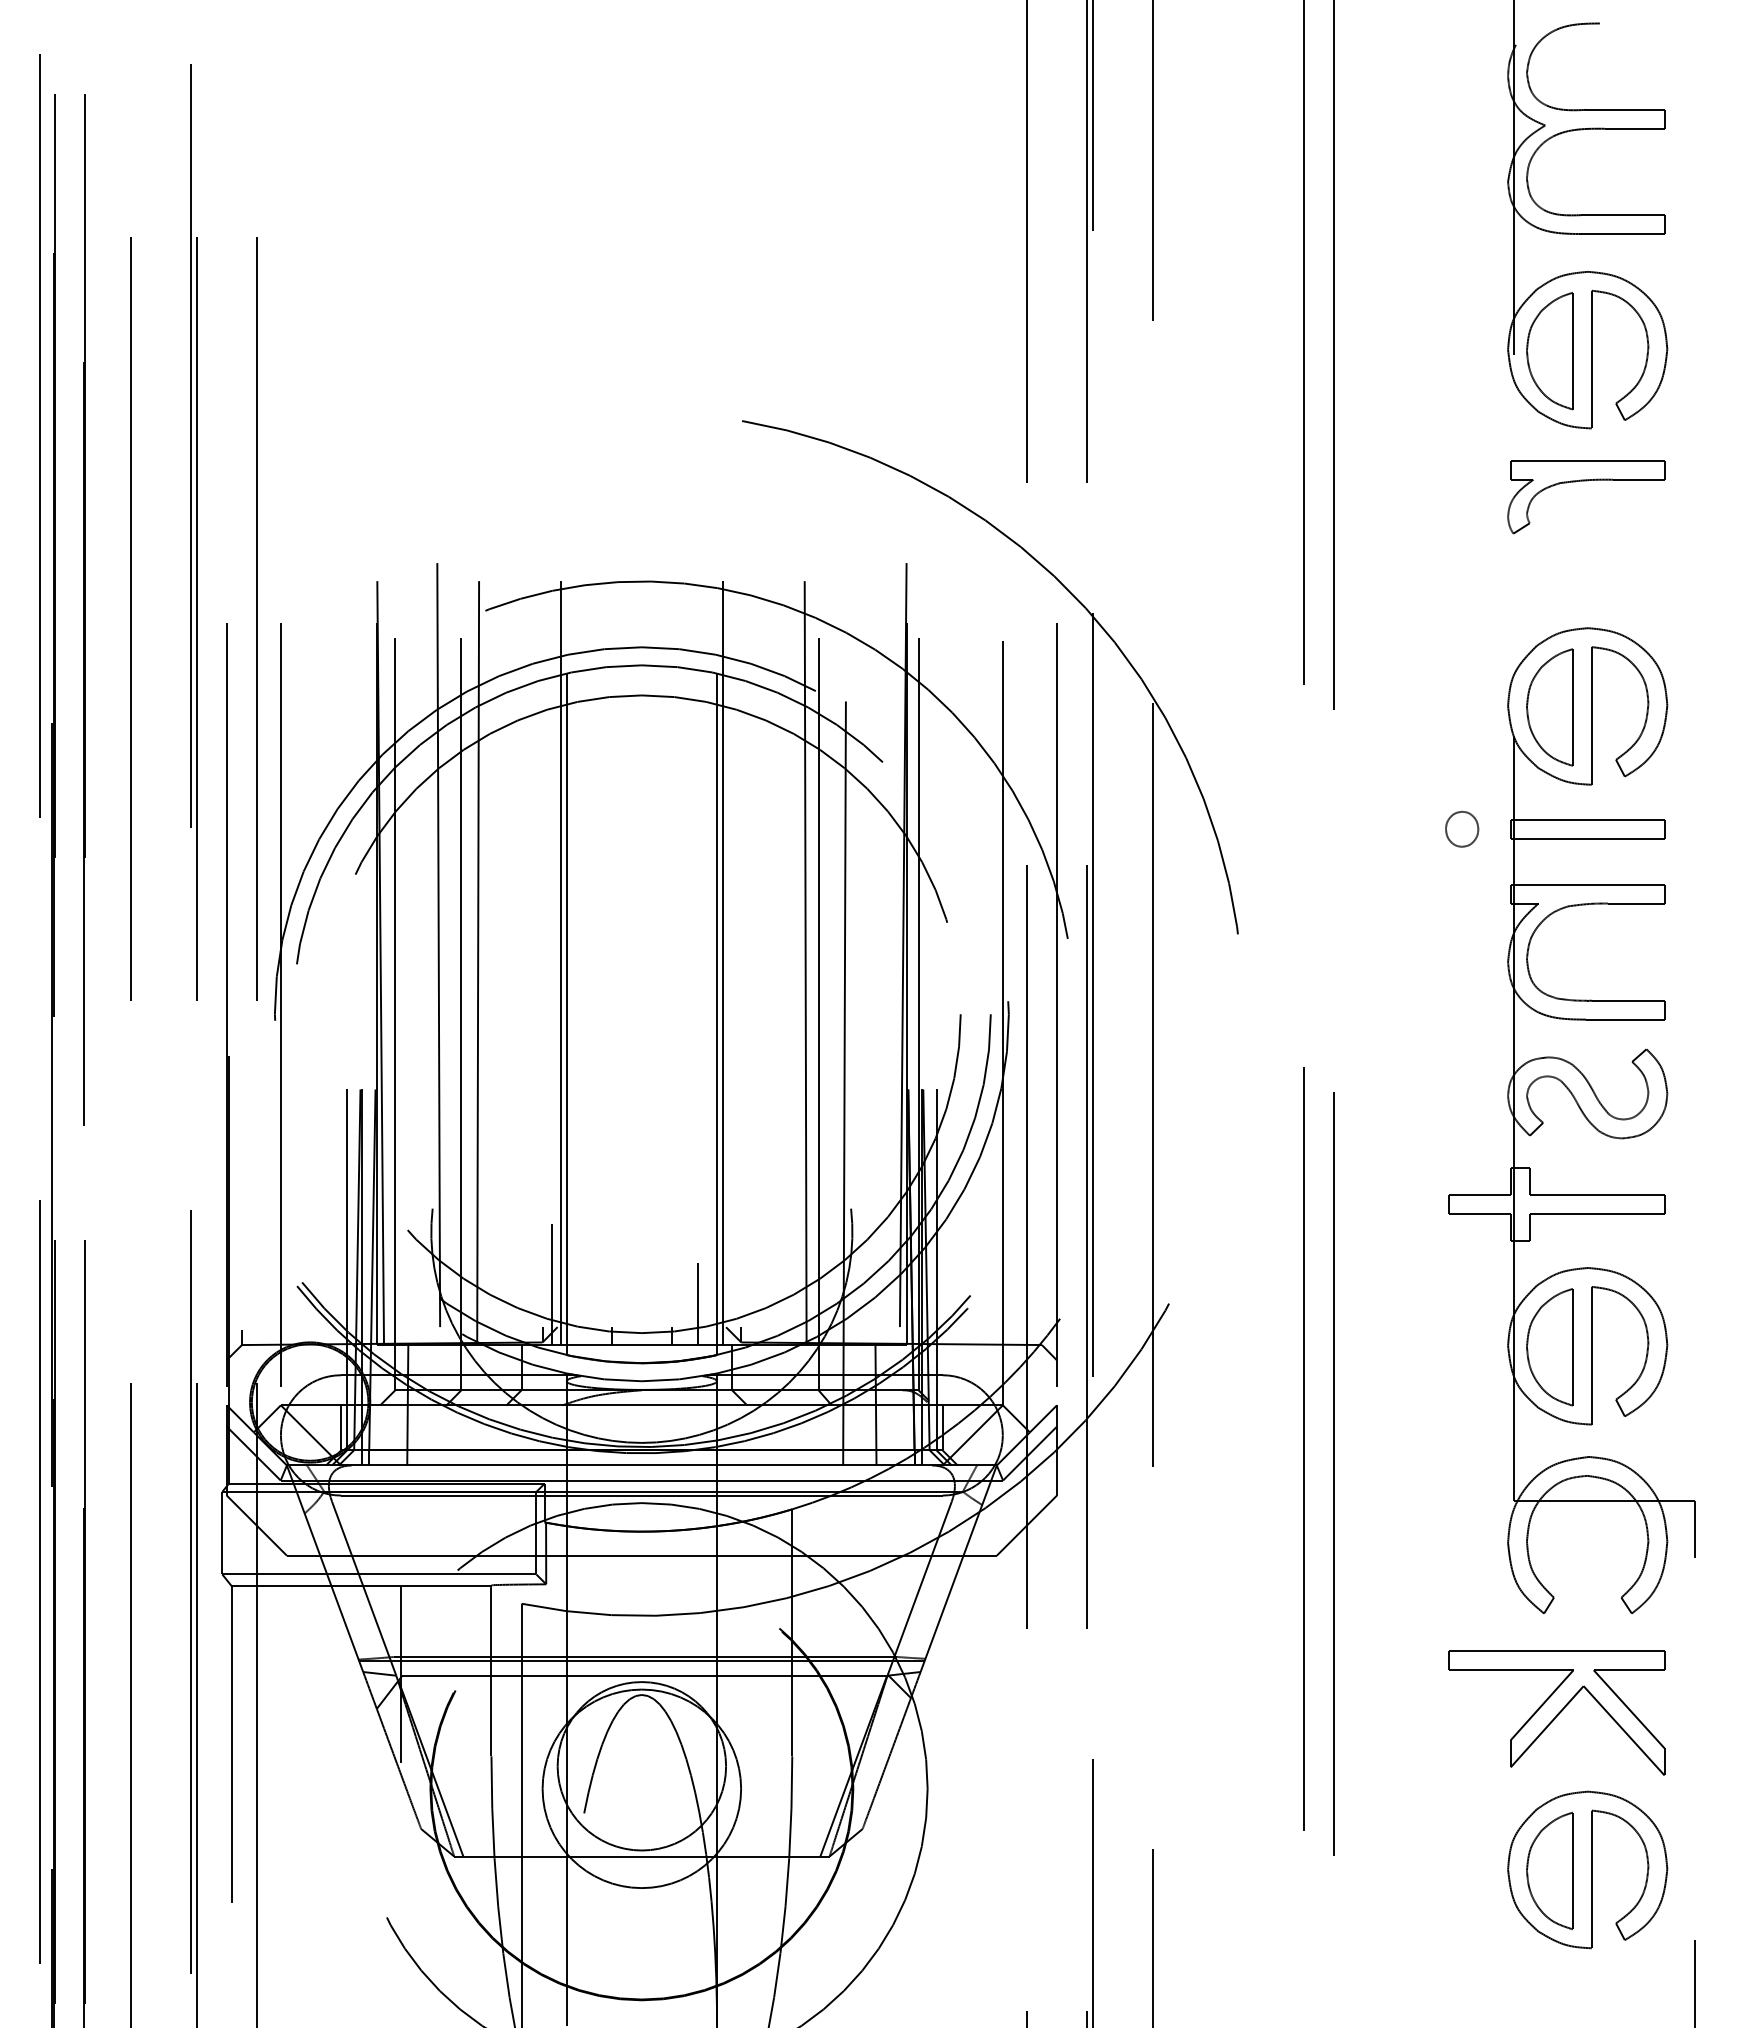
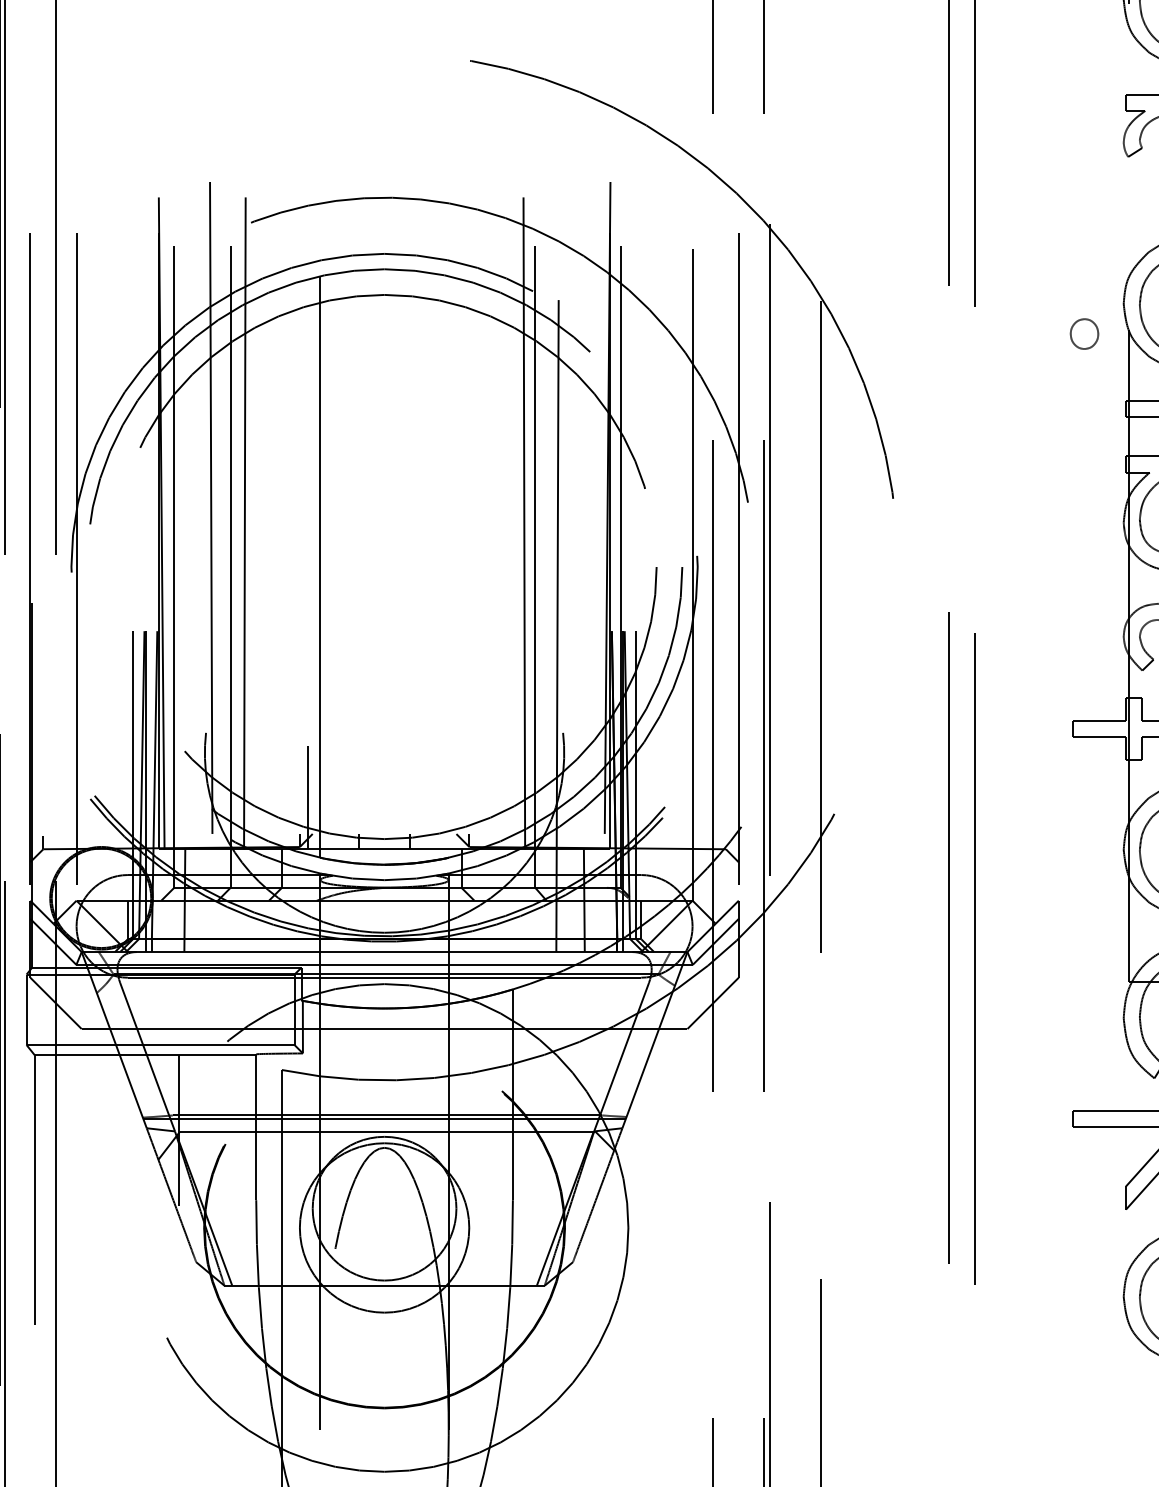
part: (1462, 828) -> (1084, 333), moved
line: (560, 954) -> (315, 516), removed
line: (723, 954) -> (454, 516), removed
line: (717, 1014) -> (449, 567), removed
line: (698, 1303) -> (432, 813), removed

